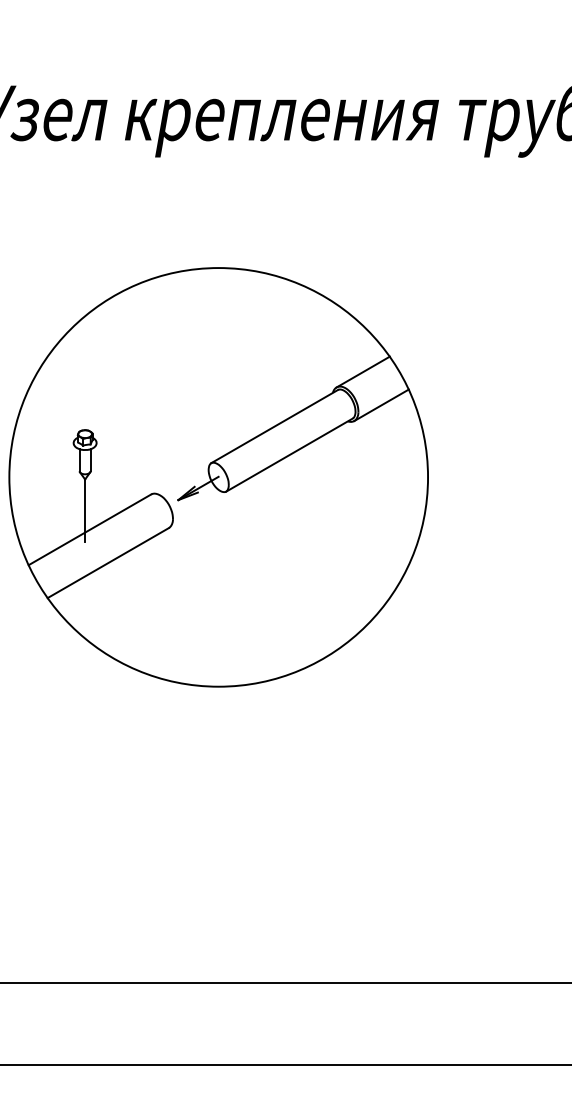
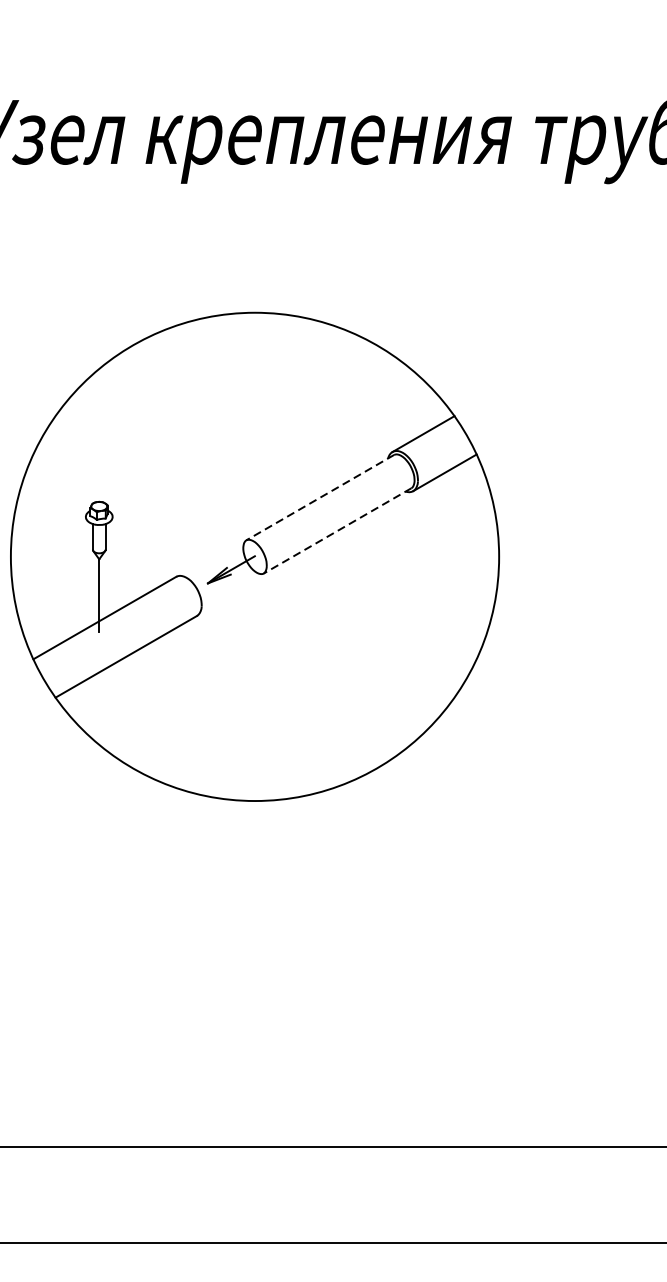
line: (274, 426) -> (320, 497), solid -> dashed
line: (289, 455) -> (337, 531), solid -> dashed

